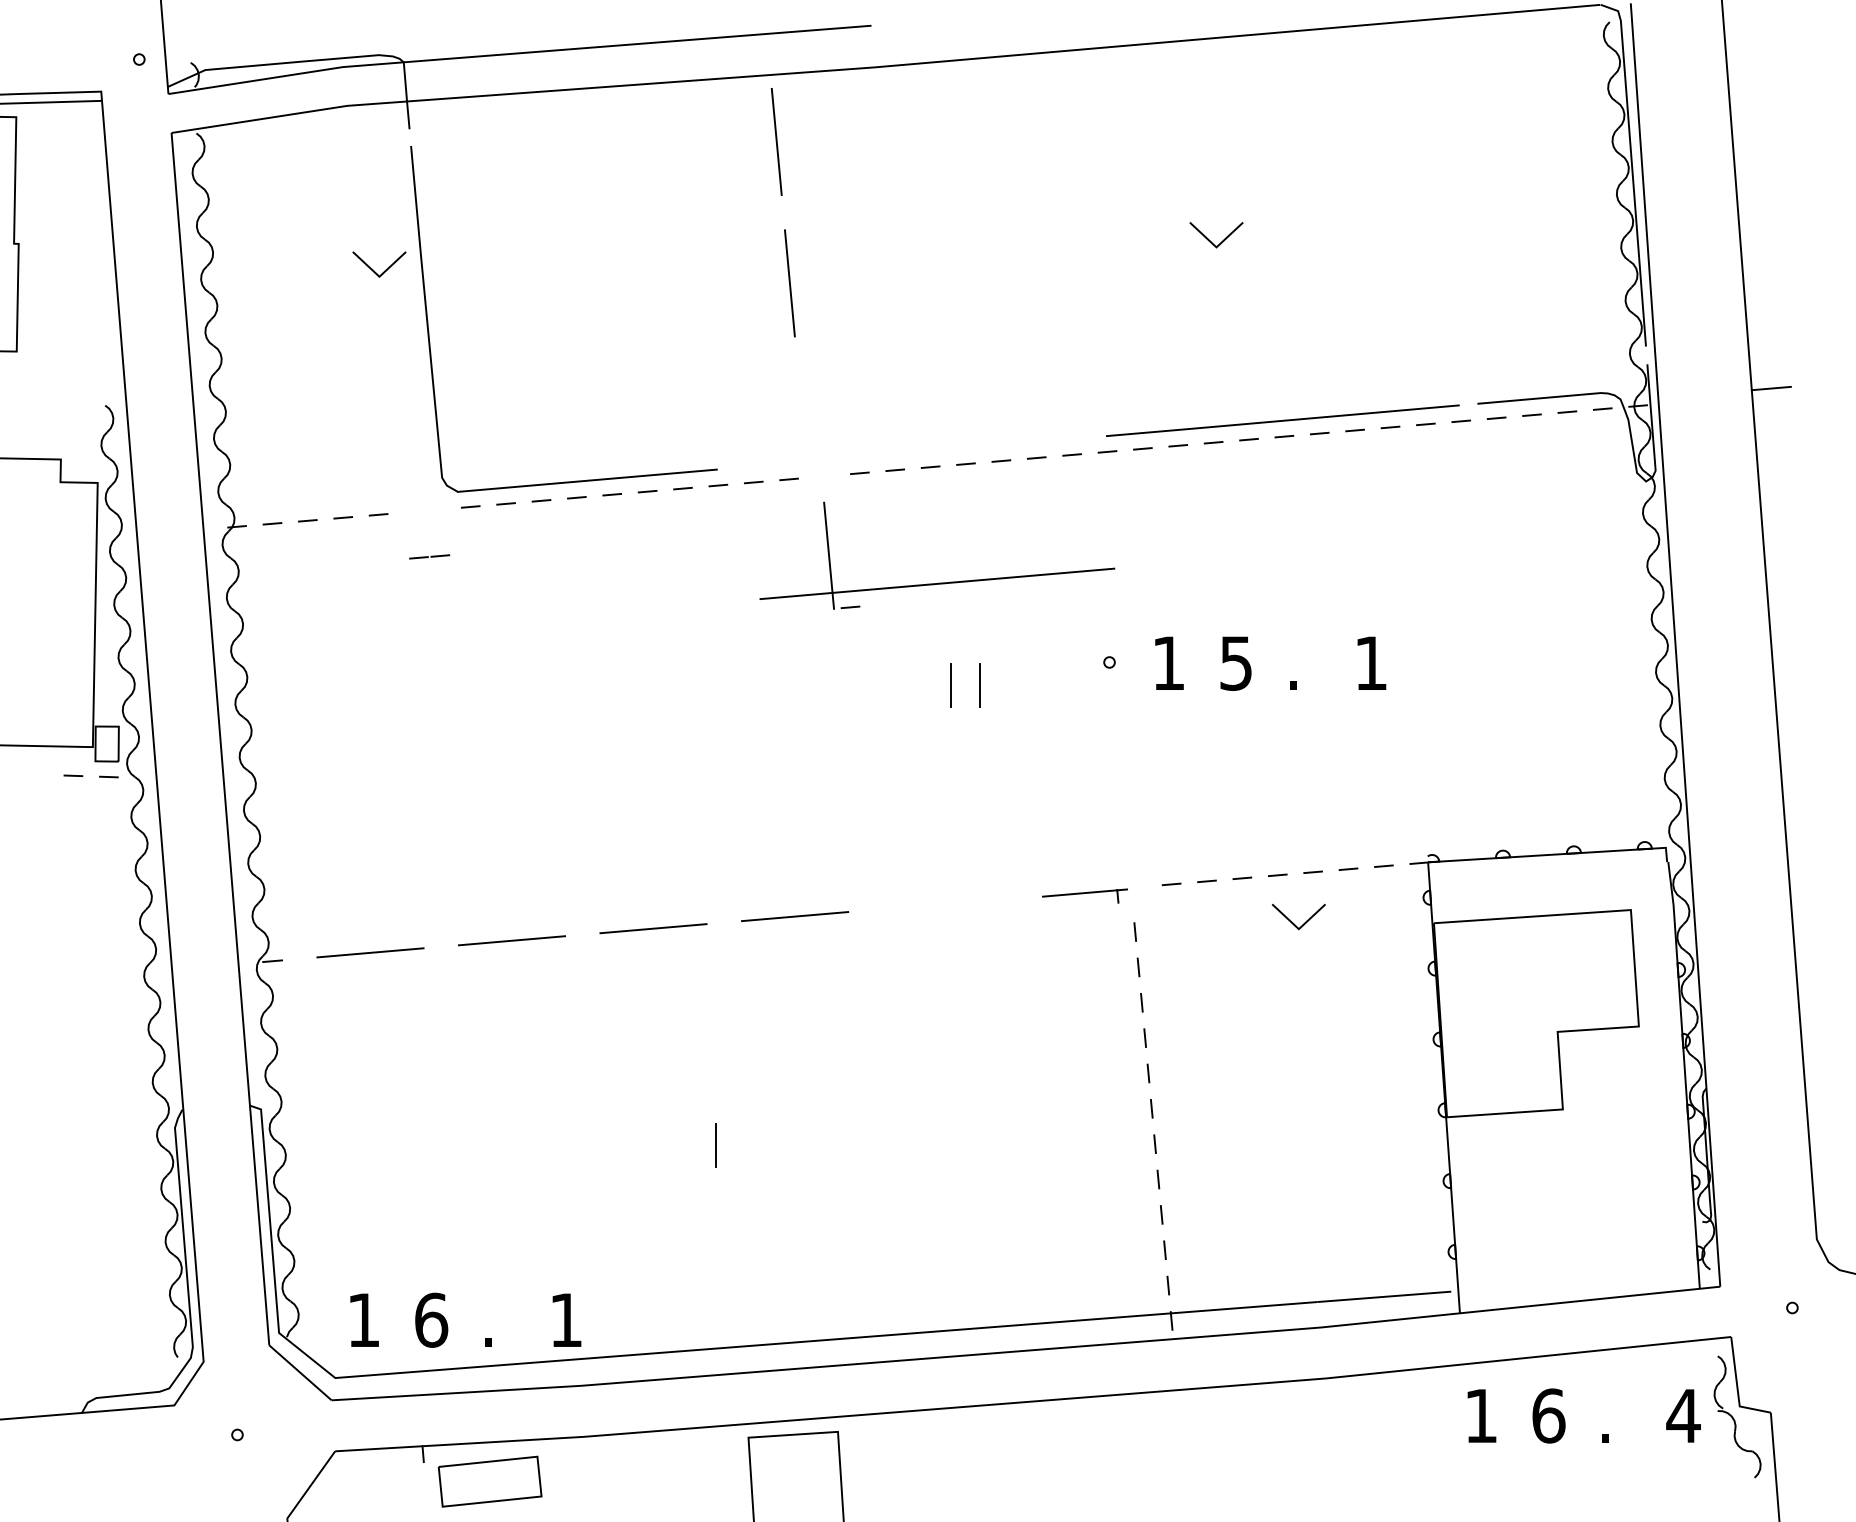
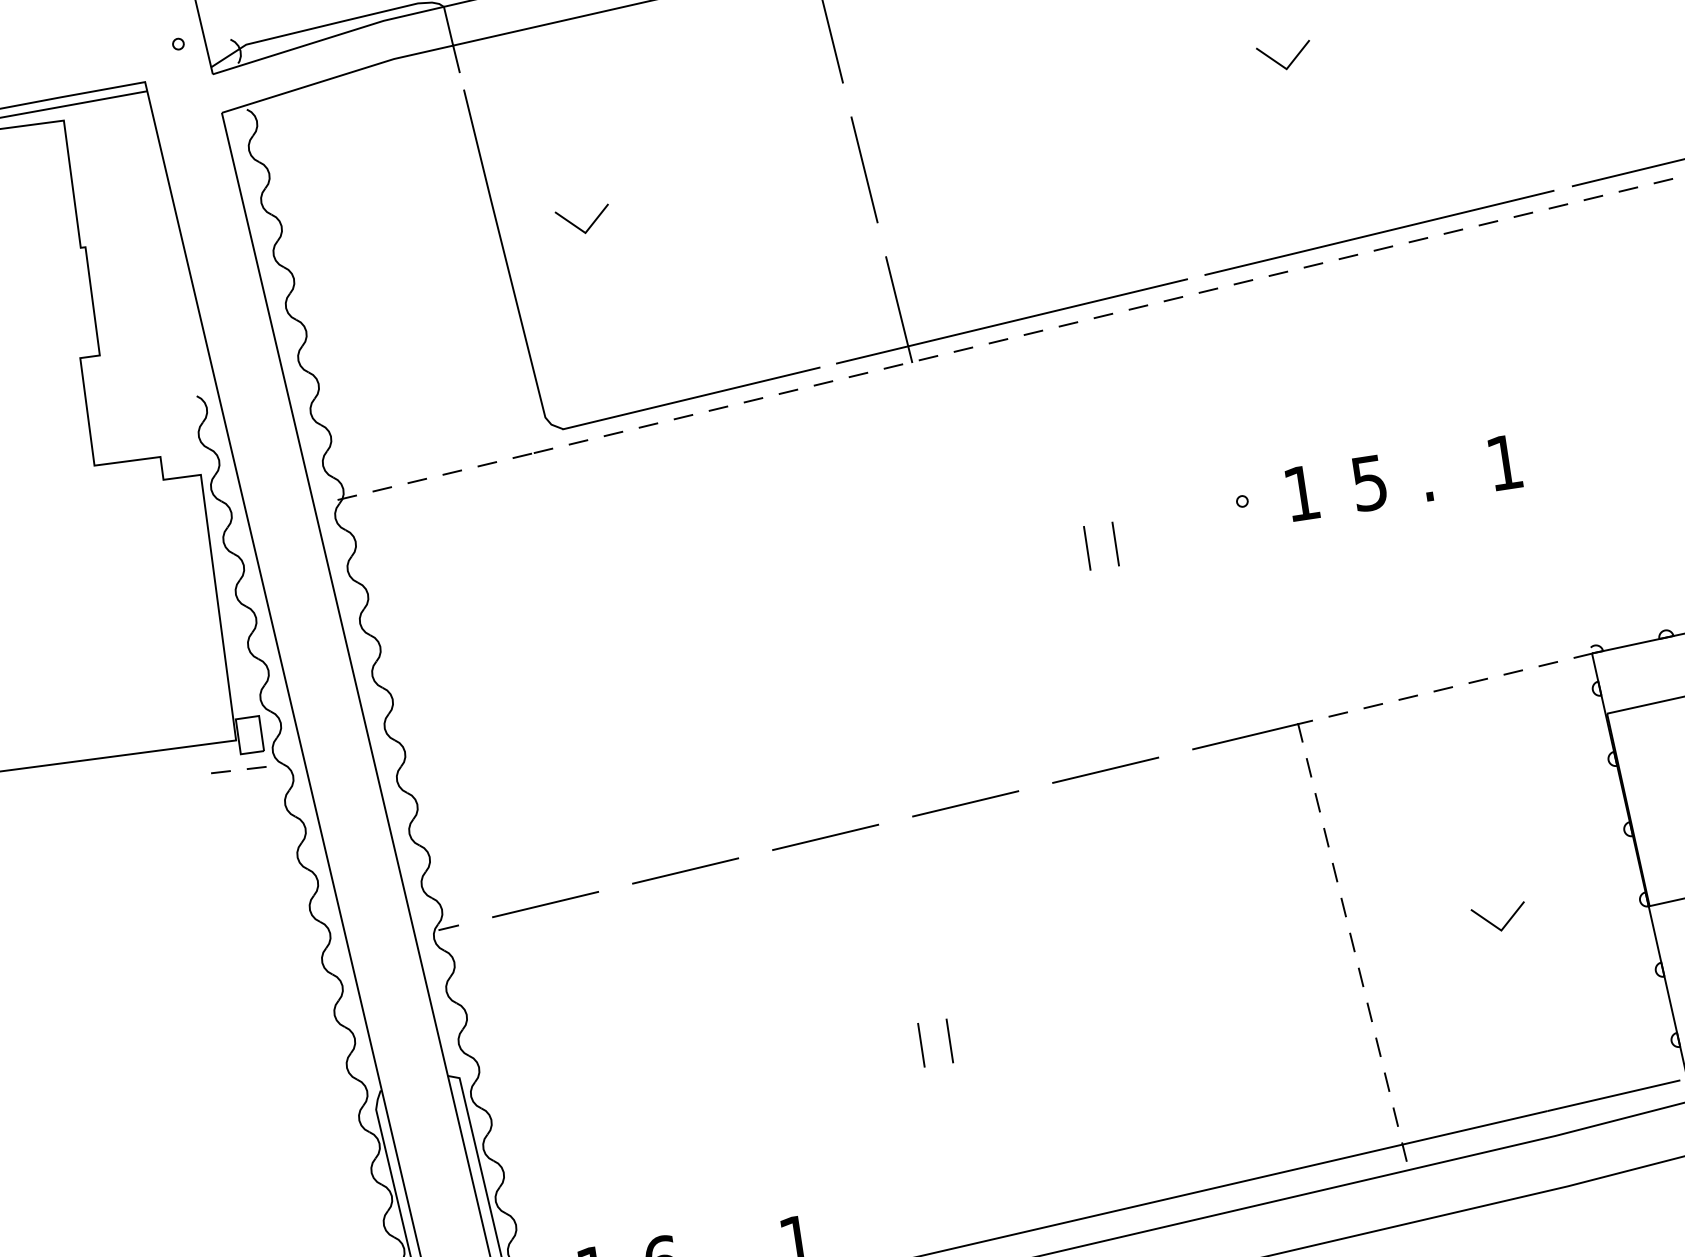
line: (373, 269) -> (578, 226), moved
line: (428, 556) -> (531, 453), moved
part: (938, 582) -> (1012, 319), moved
part: (1084, 895) -> (1252, 738), size x1.43
line: (936, 904) -> (1105, 770), added
line: (1293, 922) -> (1495, 924), moved
line: (744, 1145) -> (949, 1040), added

